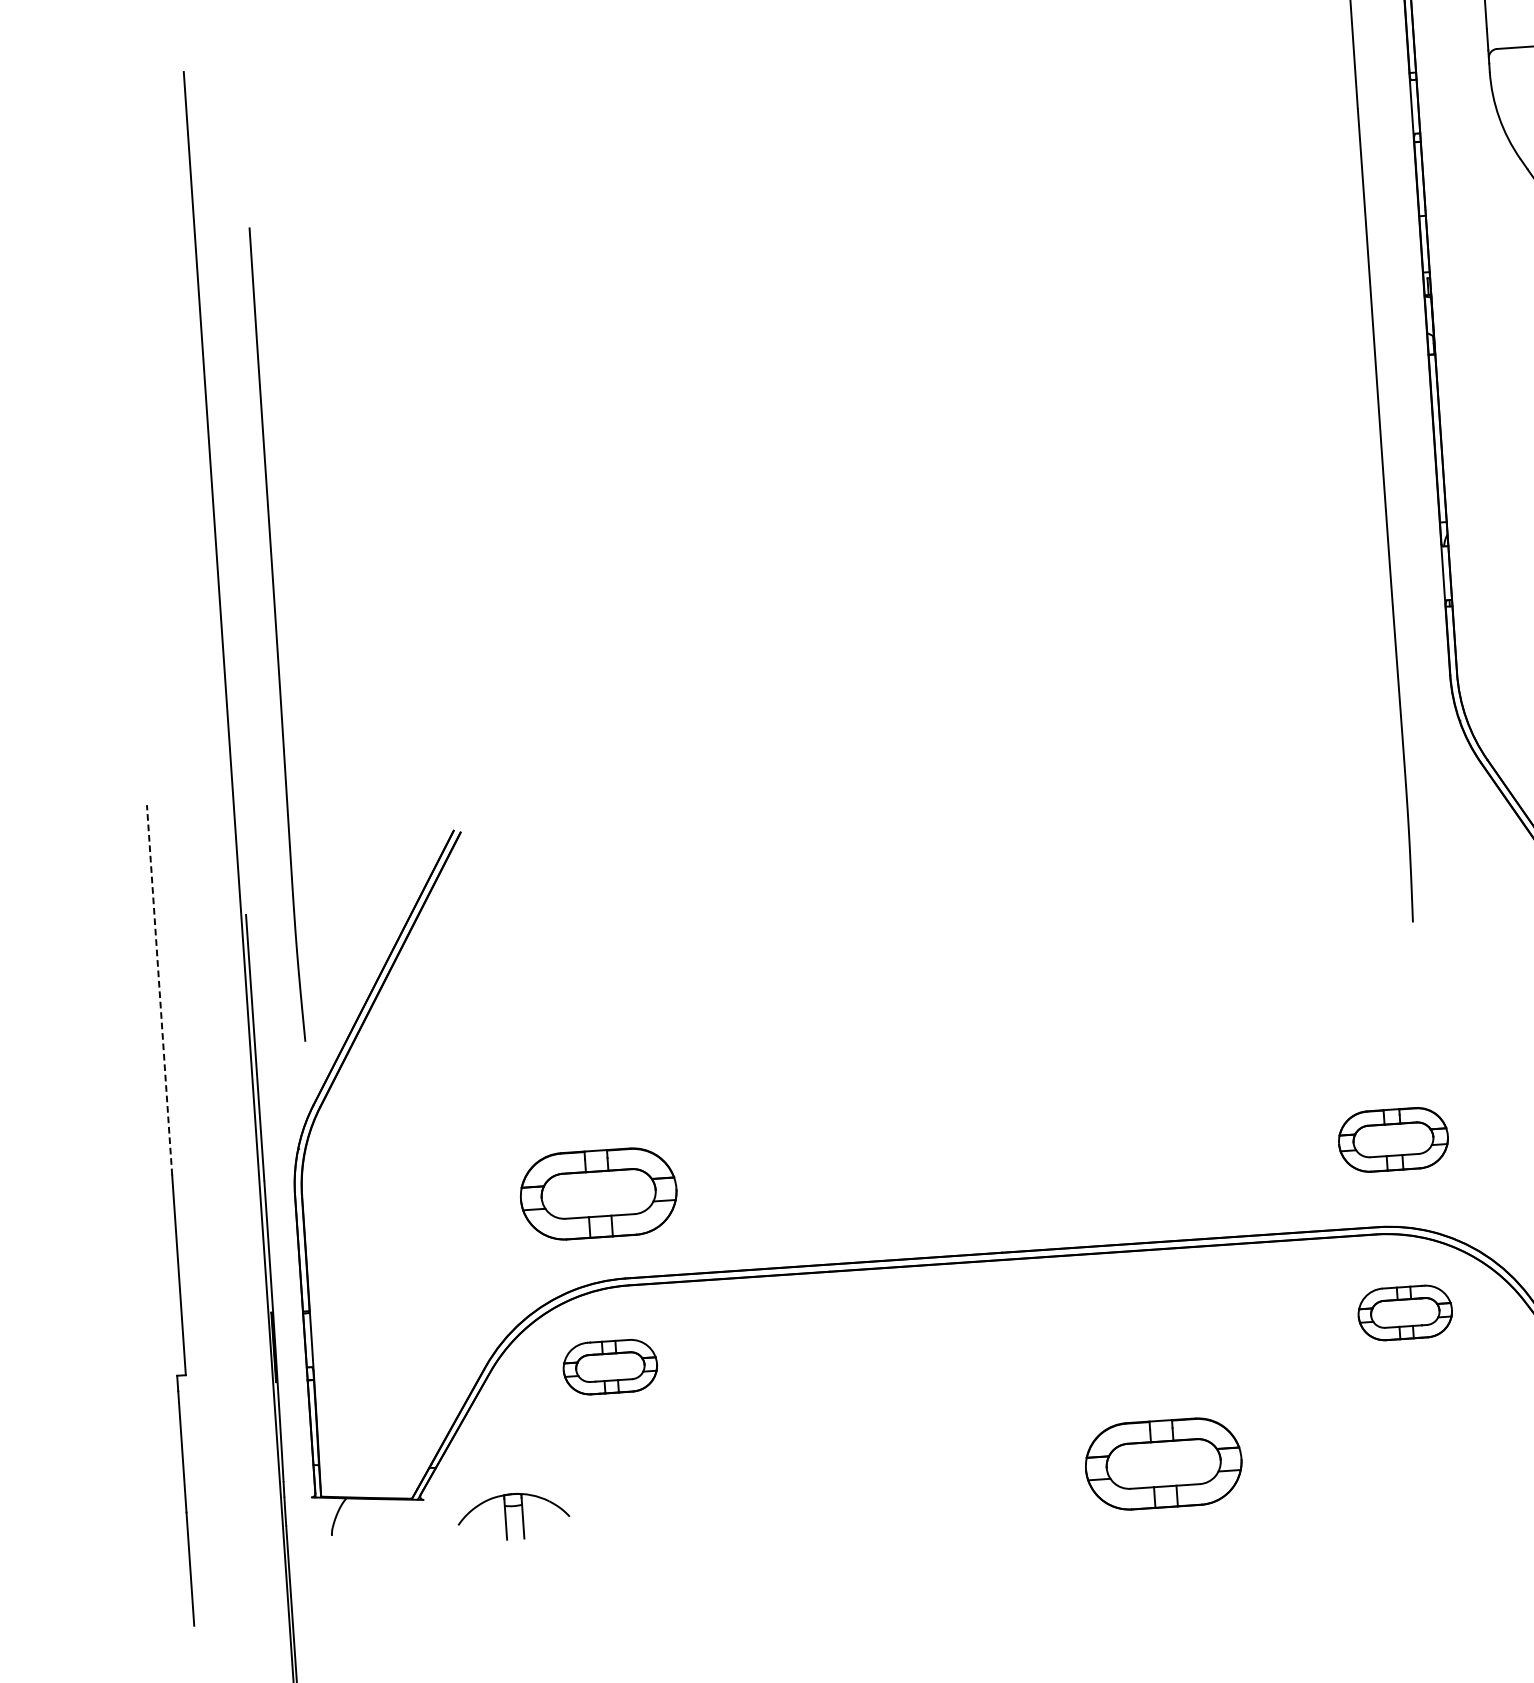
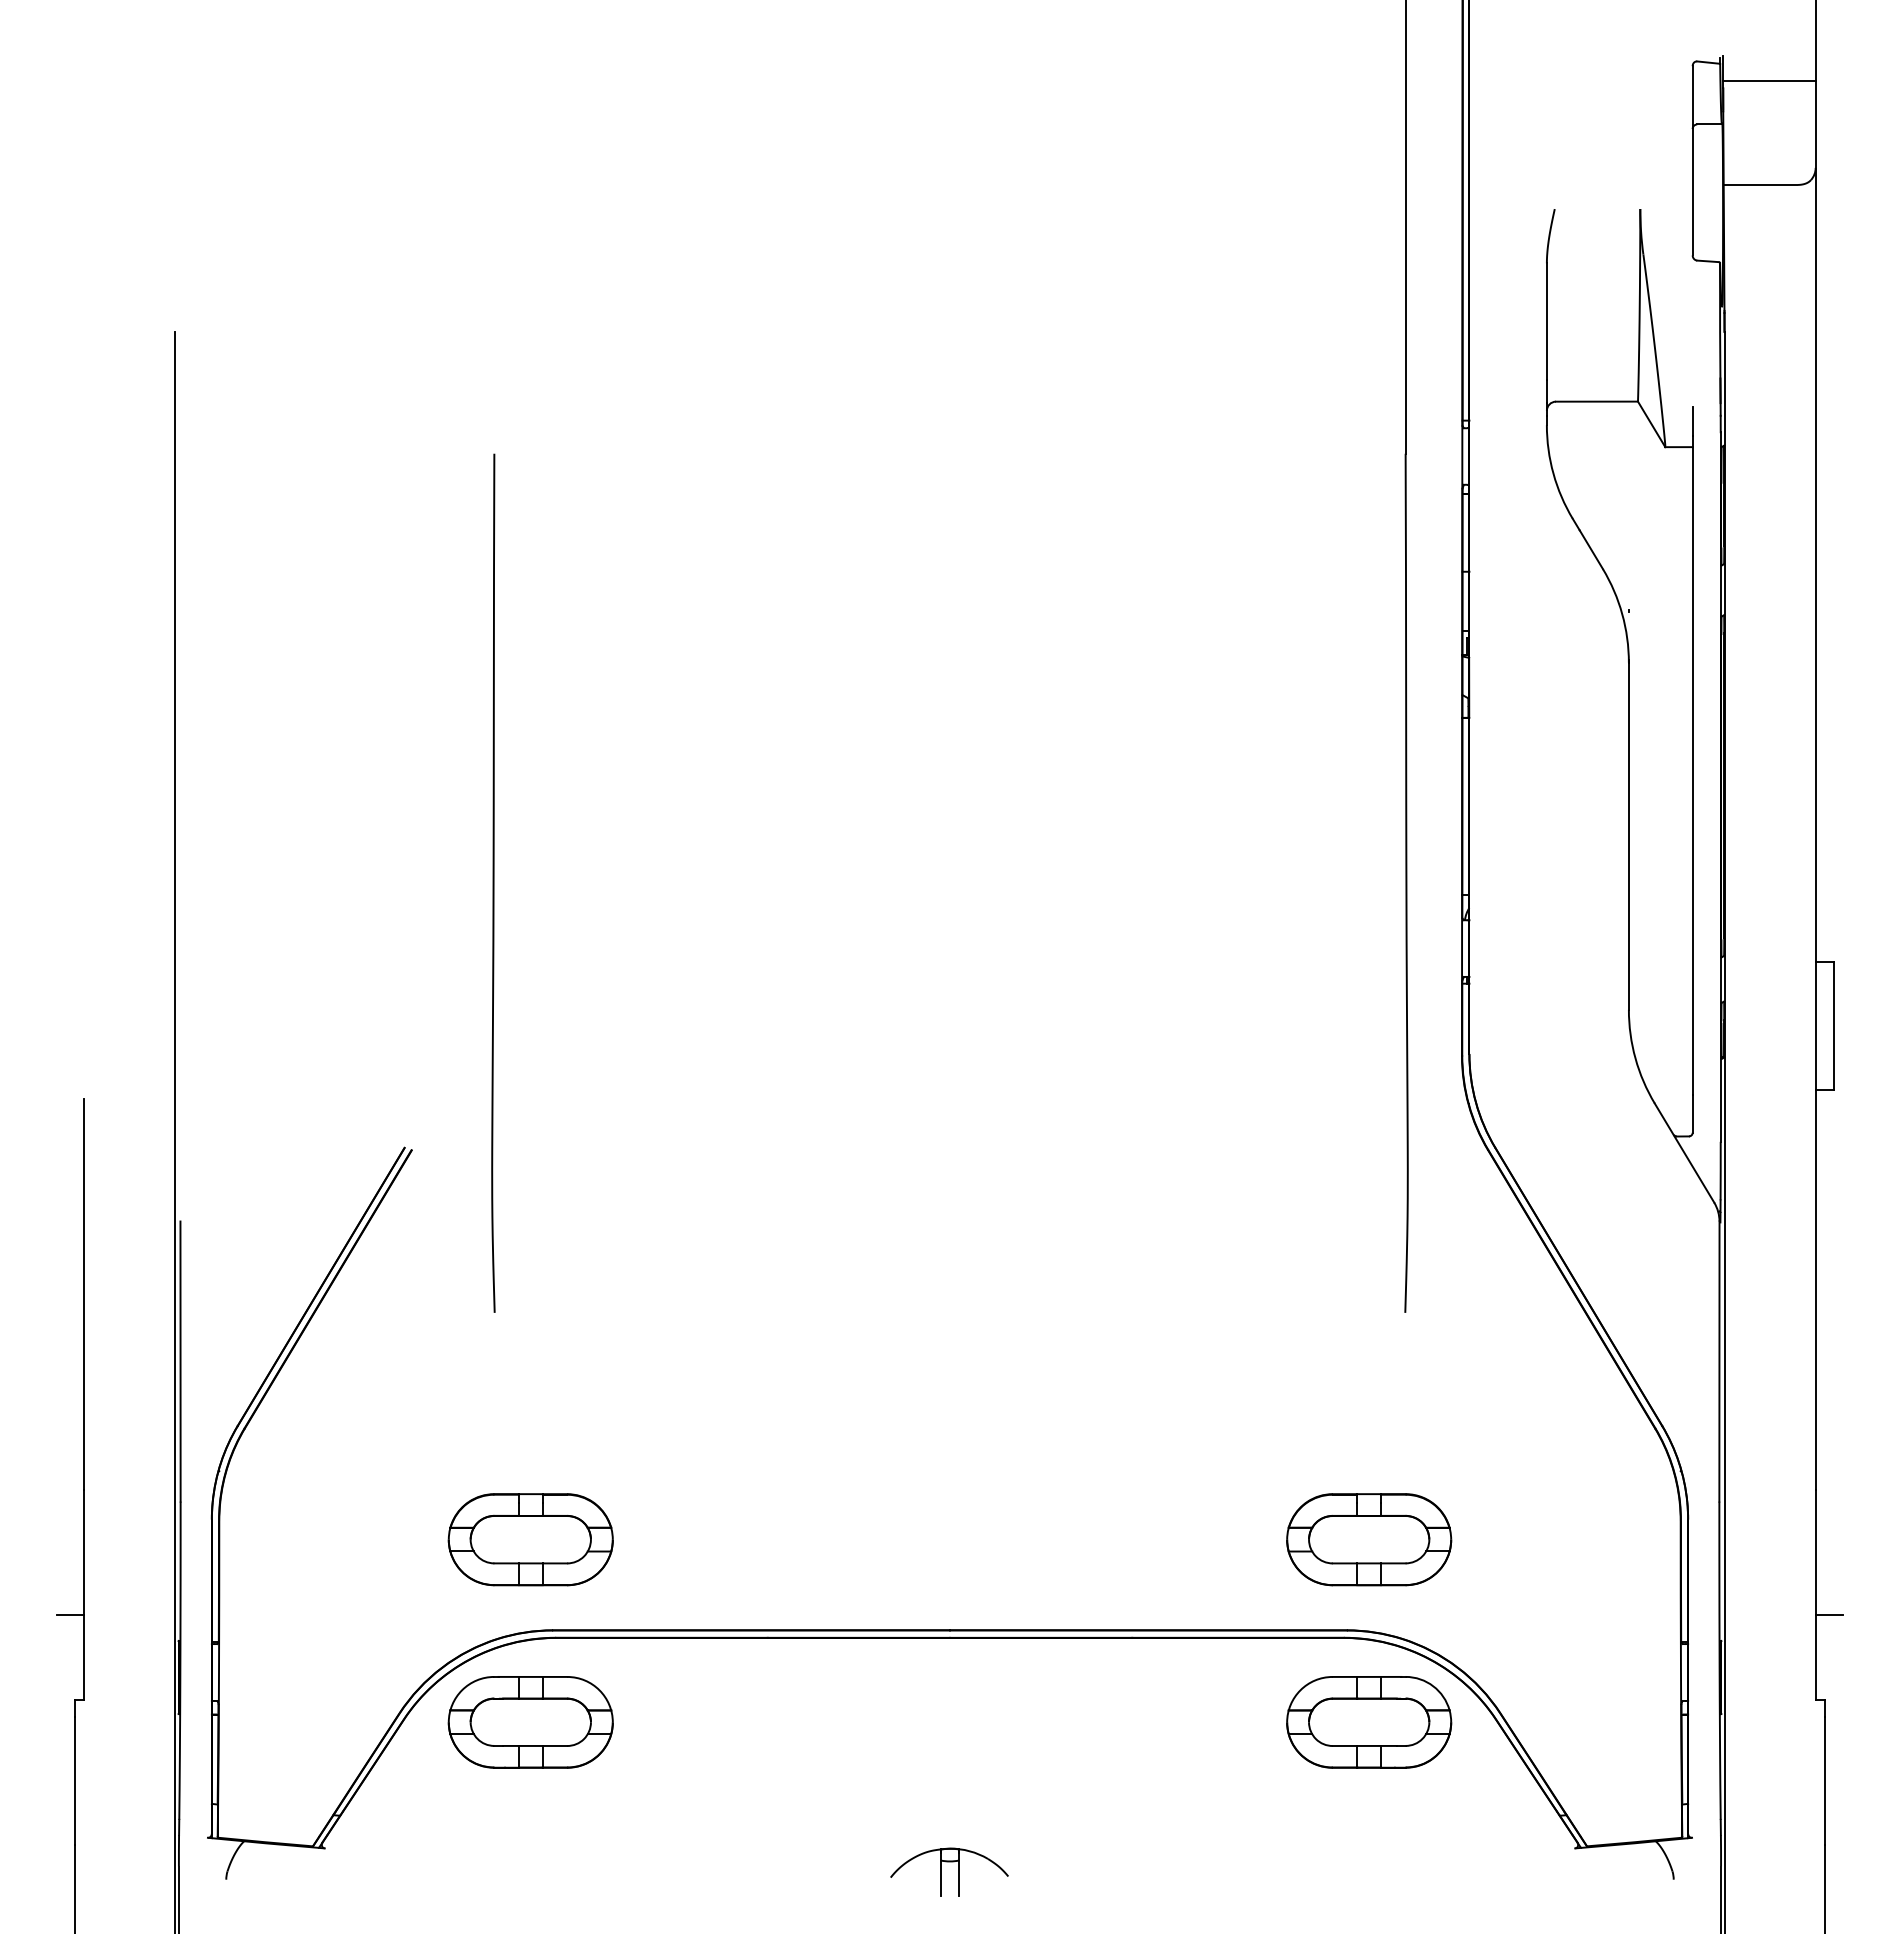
curve: (276, 633) -> (493, 882), moved
line: (159, 989) -> (84, 1293), dashed -> solid
part: (1393, 1139) -> (1369, 1539), size x1.43
line: (167, 1295) -> (70, 1615), added
part: (1405, 1313) -> (1369, 1722), size x1.67
part: (610, 1367) -> (530, 1722), size x1.67
part: (1163, 1463) -> (1104, 1863), removed
part: (506, 1516) -> (941, 1871), moved

